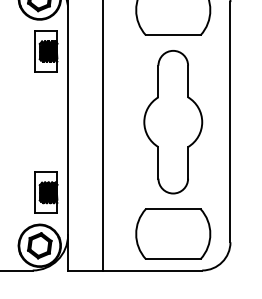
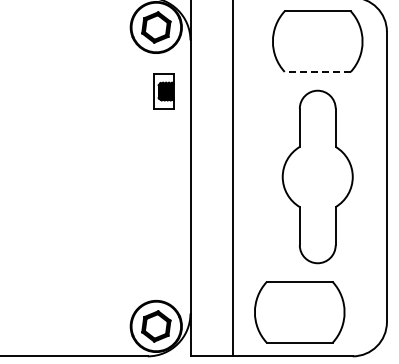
line: (173, 34) -> (317, 71), solid -> dashed
part: (45, 51) -> (163, 91), size x0.7
part: (45, 192) -> (163, 262), removed
part: (173, 234) -> (299, 312), moved

